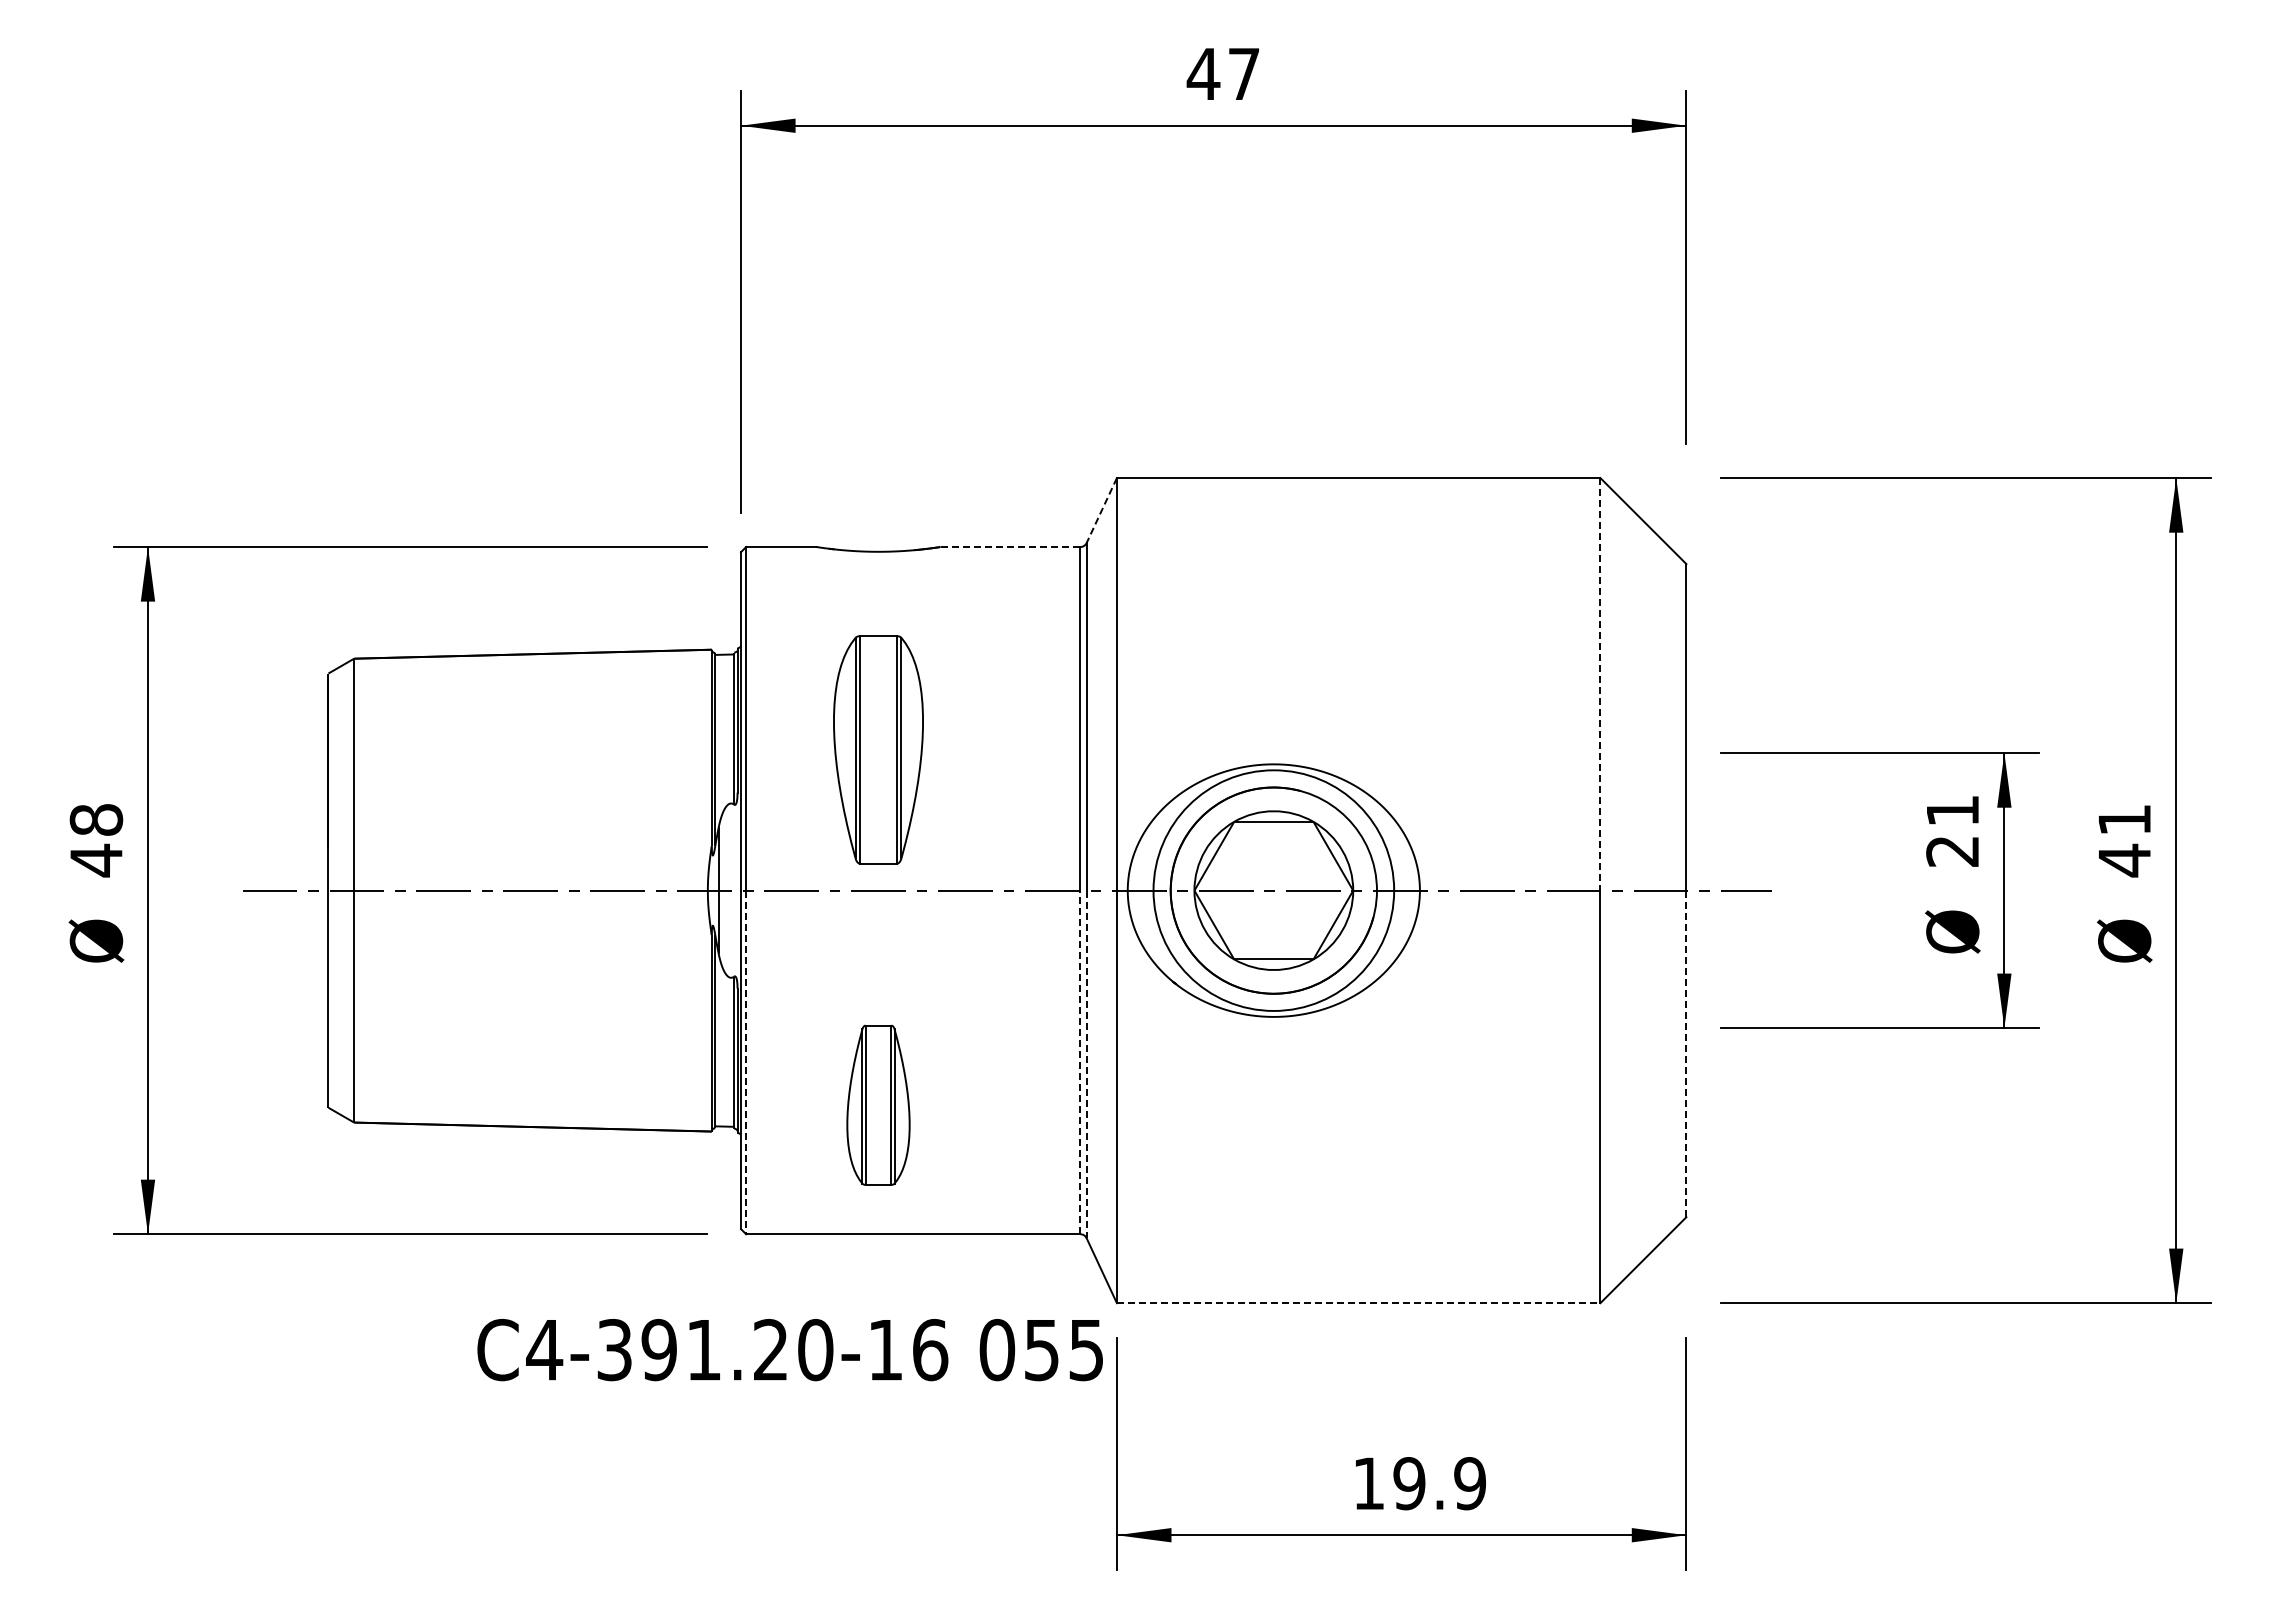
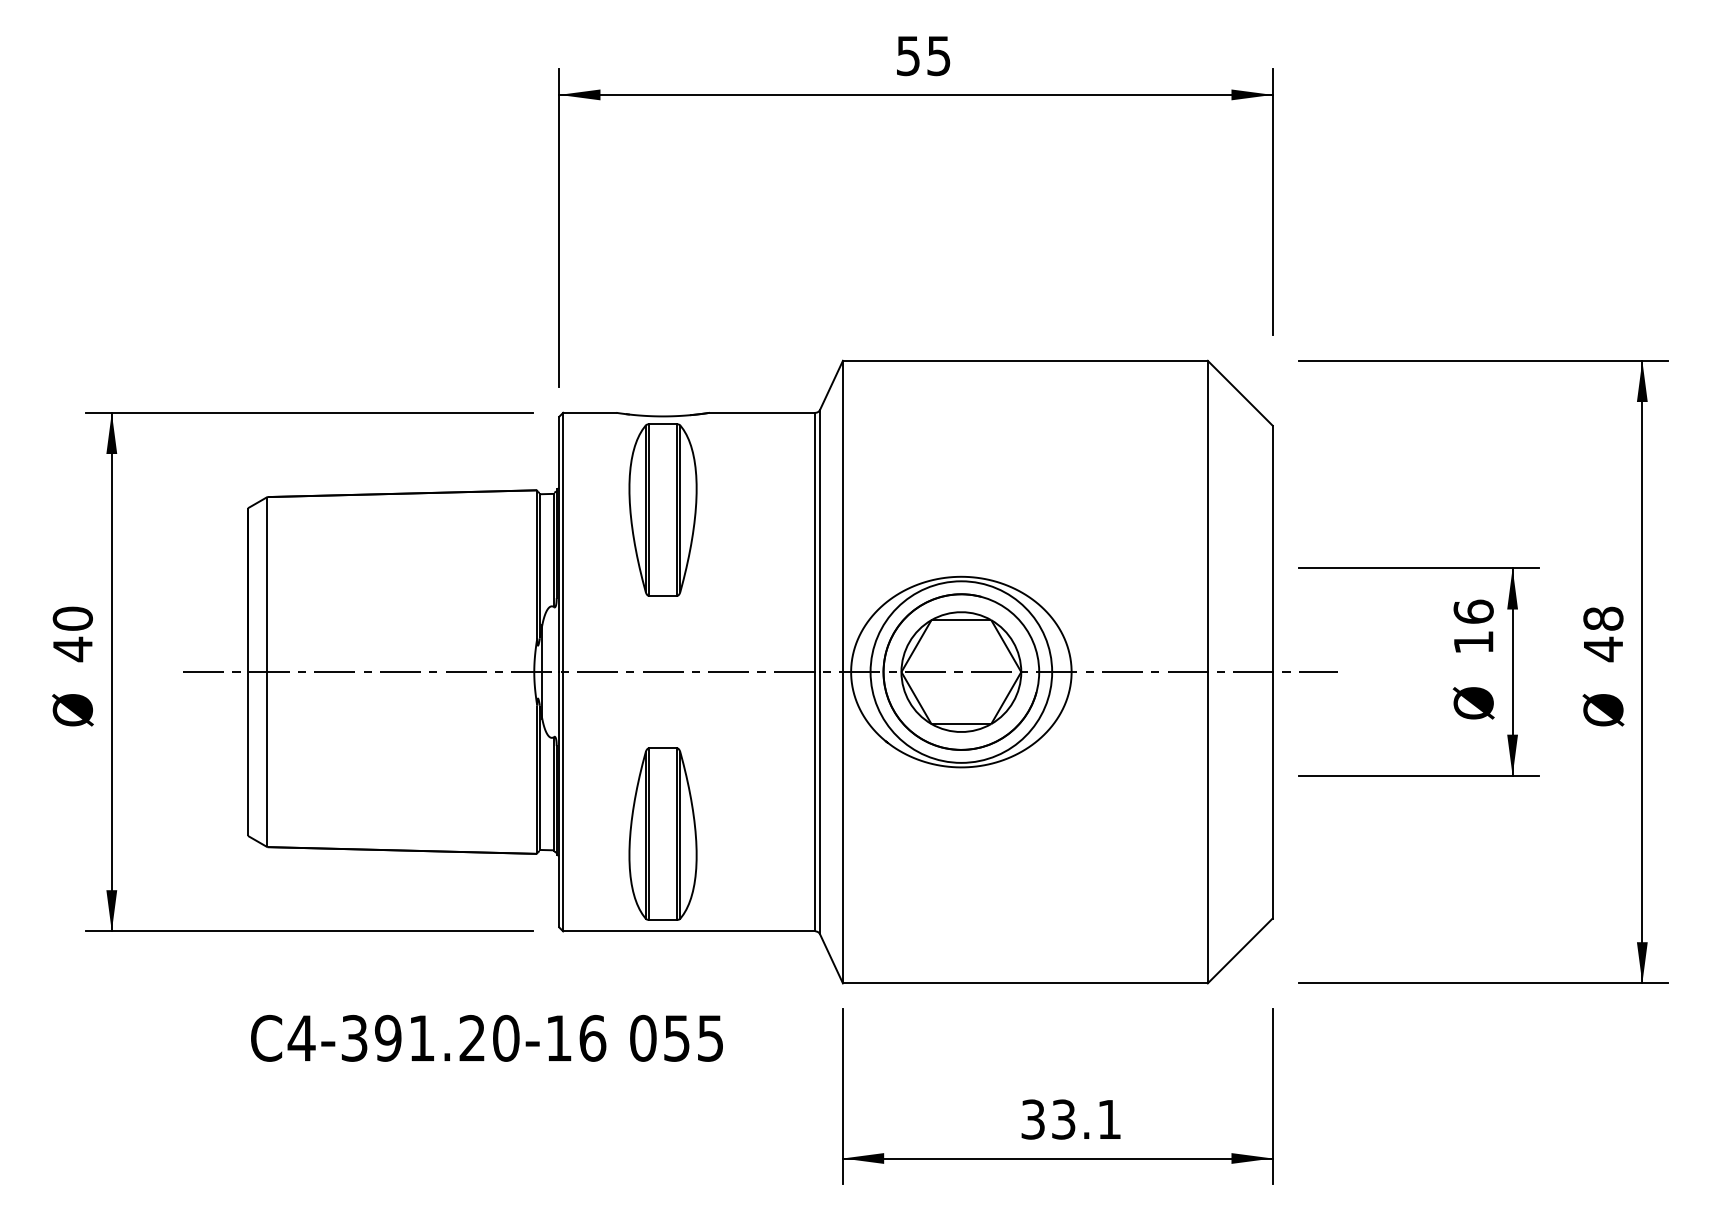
text: (1222, 74) -> (922, 56), 47 -> 55
line: (1101, 510) -> (831, 385), dashed -> solid
line: (1009, 547) -> (761, 413), dashed -> solid
line: (1600, 684) -> (1207, 516), dashed -> solid
part: (878, 749) -> (663, 509), moved
text: (96, 819) -> (72, 618), 48 -> 40
text: (2124, 819) -> (1603, 618), 41 -> 48
text: (1952, 830) -> (1473, 626), 21 -> 16
line: (1686, 1054) -> (1272, 795), dashed -> solid
line: (746, 1062) -> (563, 801), dashed -> solid
line: (1080, 1062) -> (815, 801), dashed -> solid
line: (1086, 1064) -> (820, 803), dashed -> solid
part: (878, 1104) -> (663, 833), size x1.43
line: (1358, 1303) -> (1025, 983), dashed -> solid
text: (789, 1350) -> (486, 1038), moved
text: (1419, 1483) -> (1071, 1119), 19.9 -> 33.1

